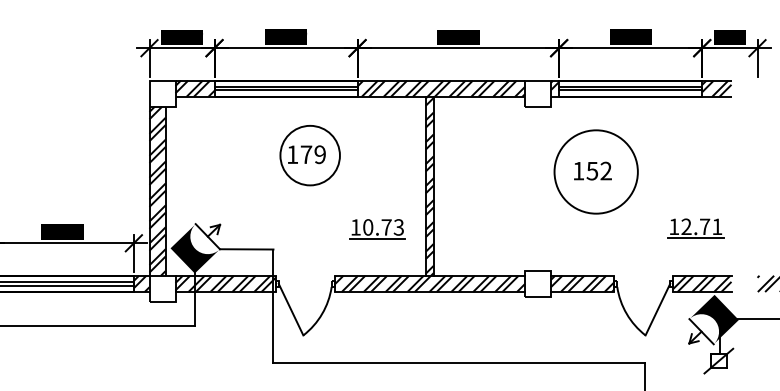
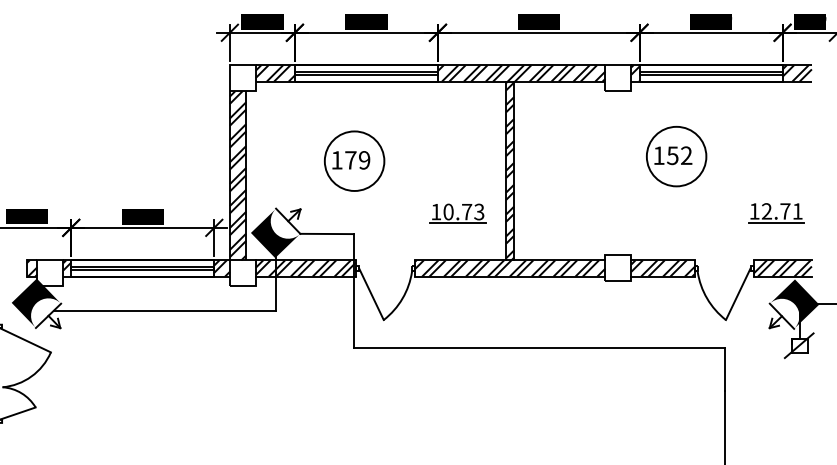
part: (310, 154) -> (354, 160), moved
circle: (596, 171) -> (676, 156), size x0.71

